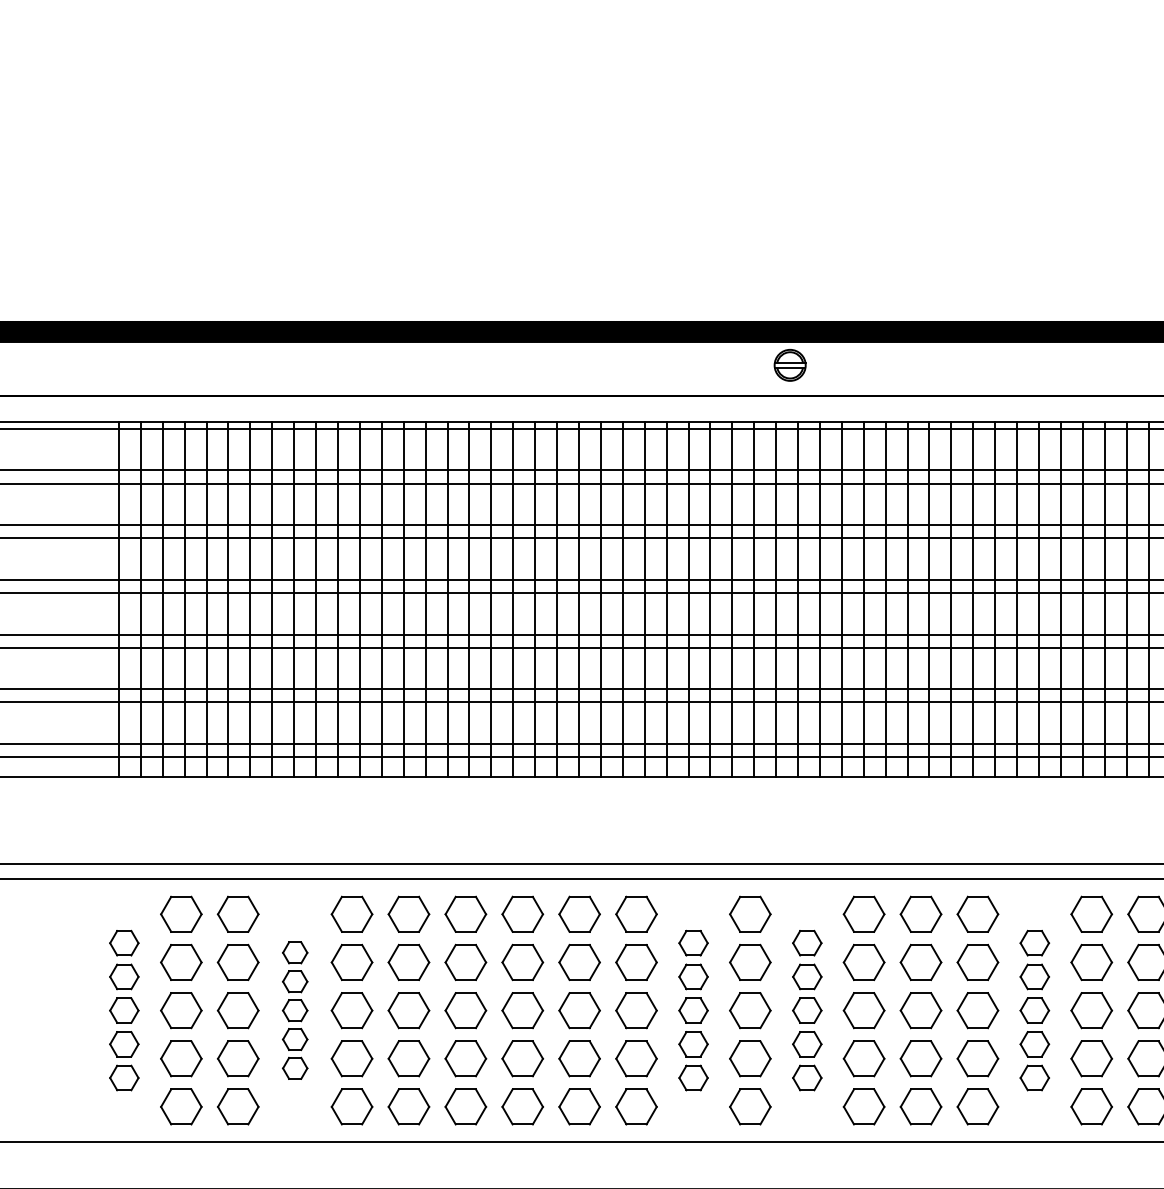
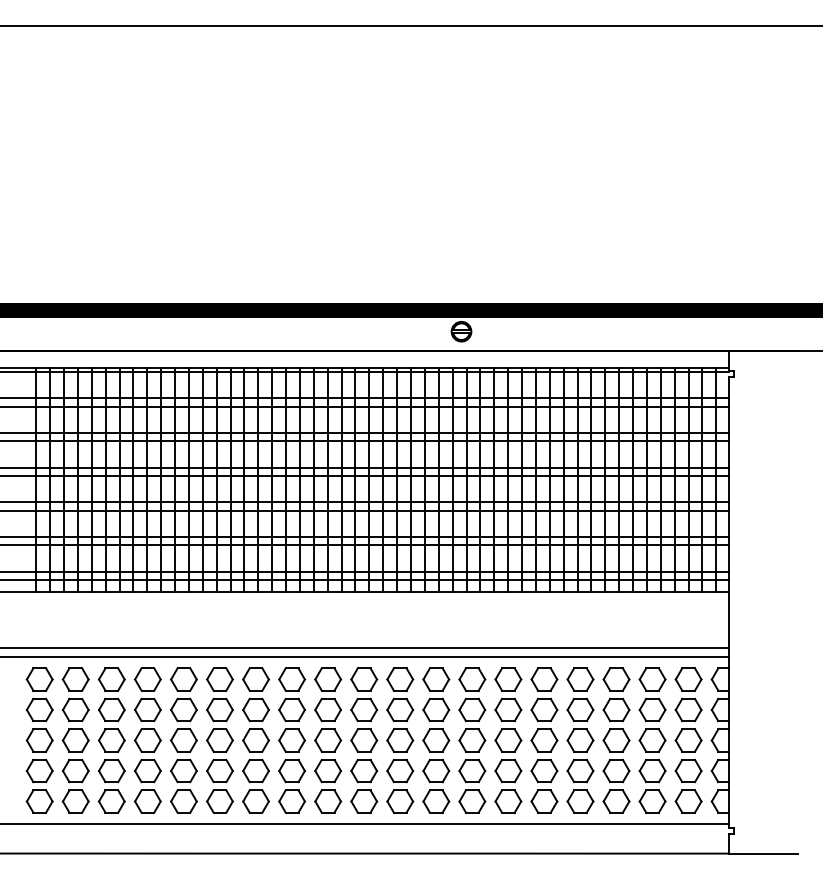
part: (124, 1010) -> (39, 740), size x1.43
part: (294, 1010) -> (147, 740), size x1.67
part: (693, 1010) -> (400, 740), size x1.43
part: (807, 1010) -> (472, 740), size x1.43
part: (1034, 1010) -> (616, 740), size x1.43

